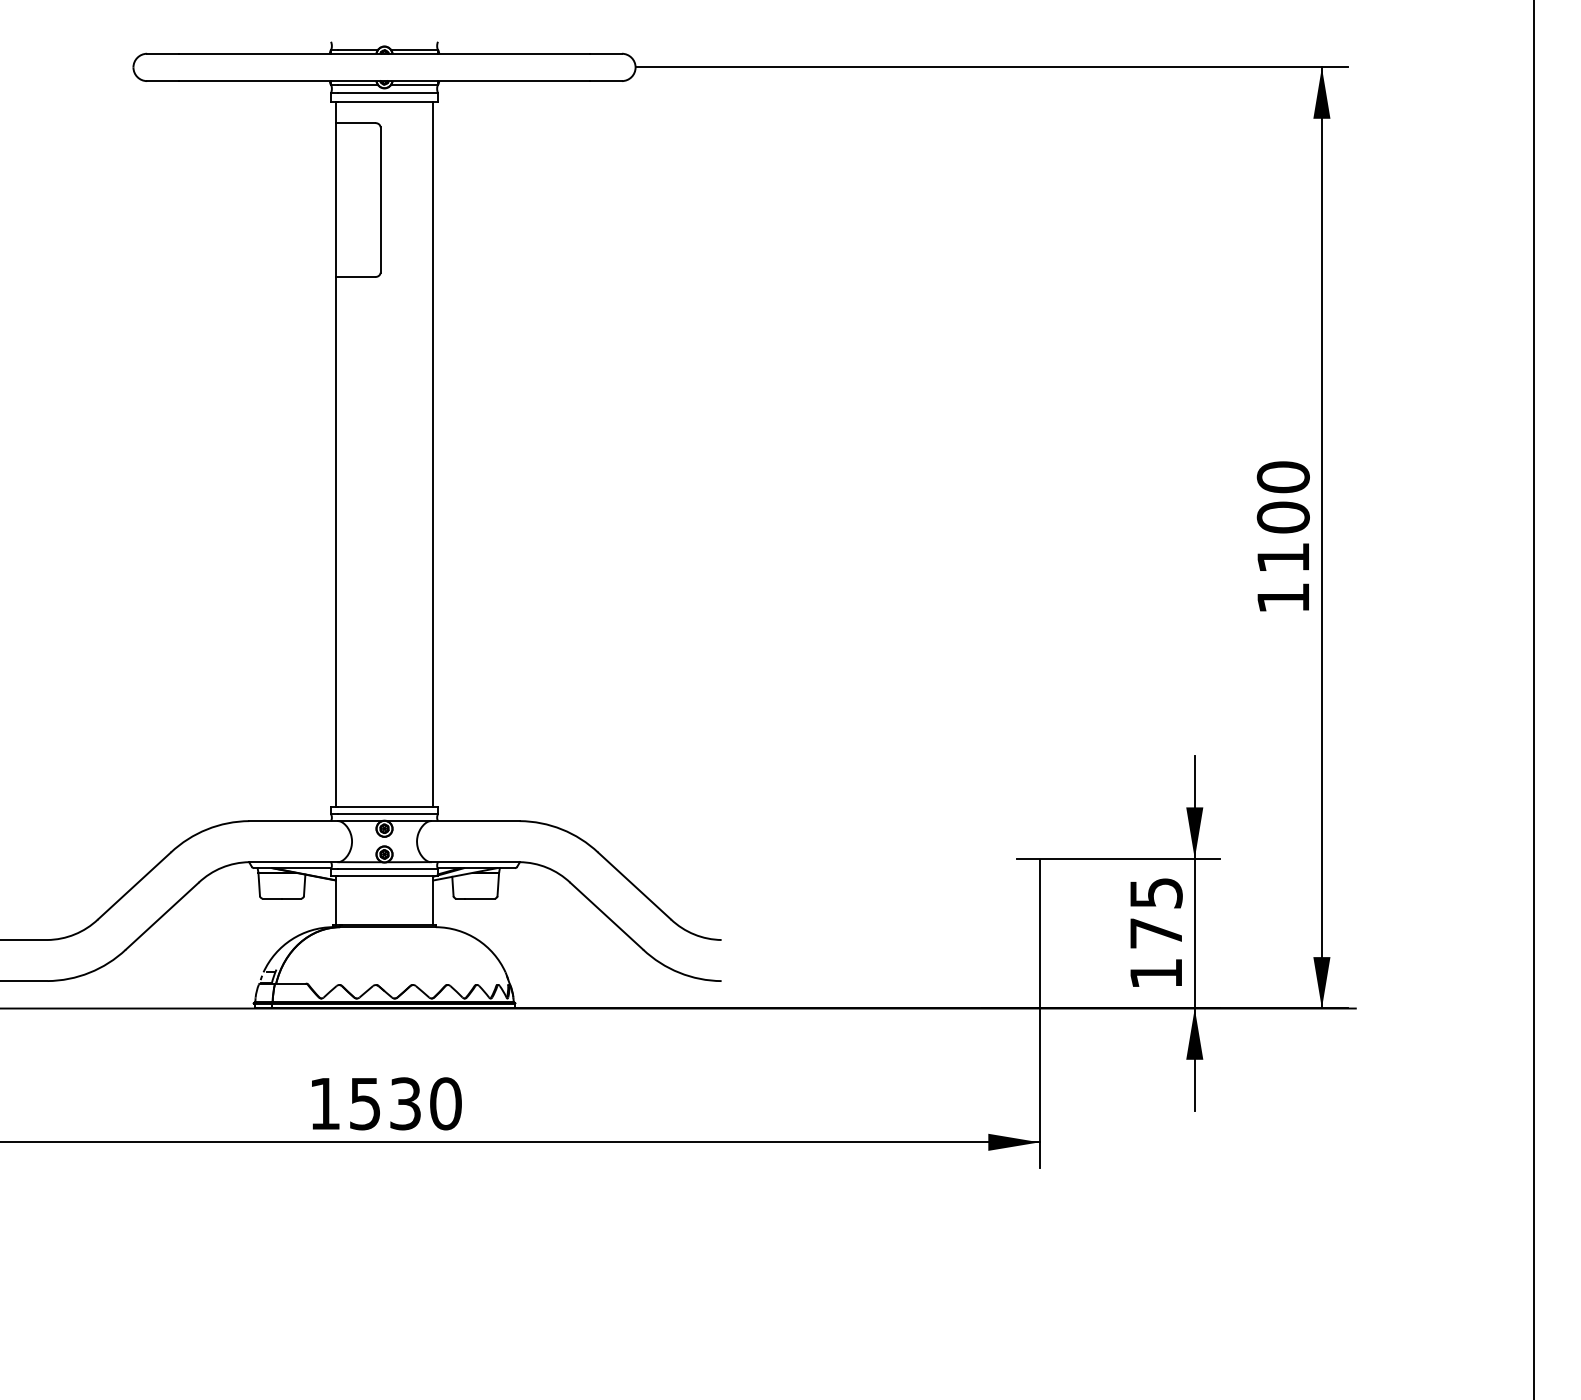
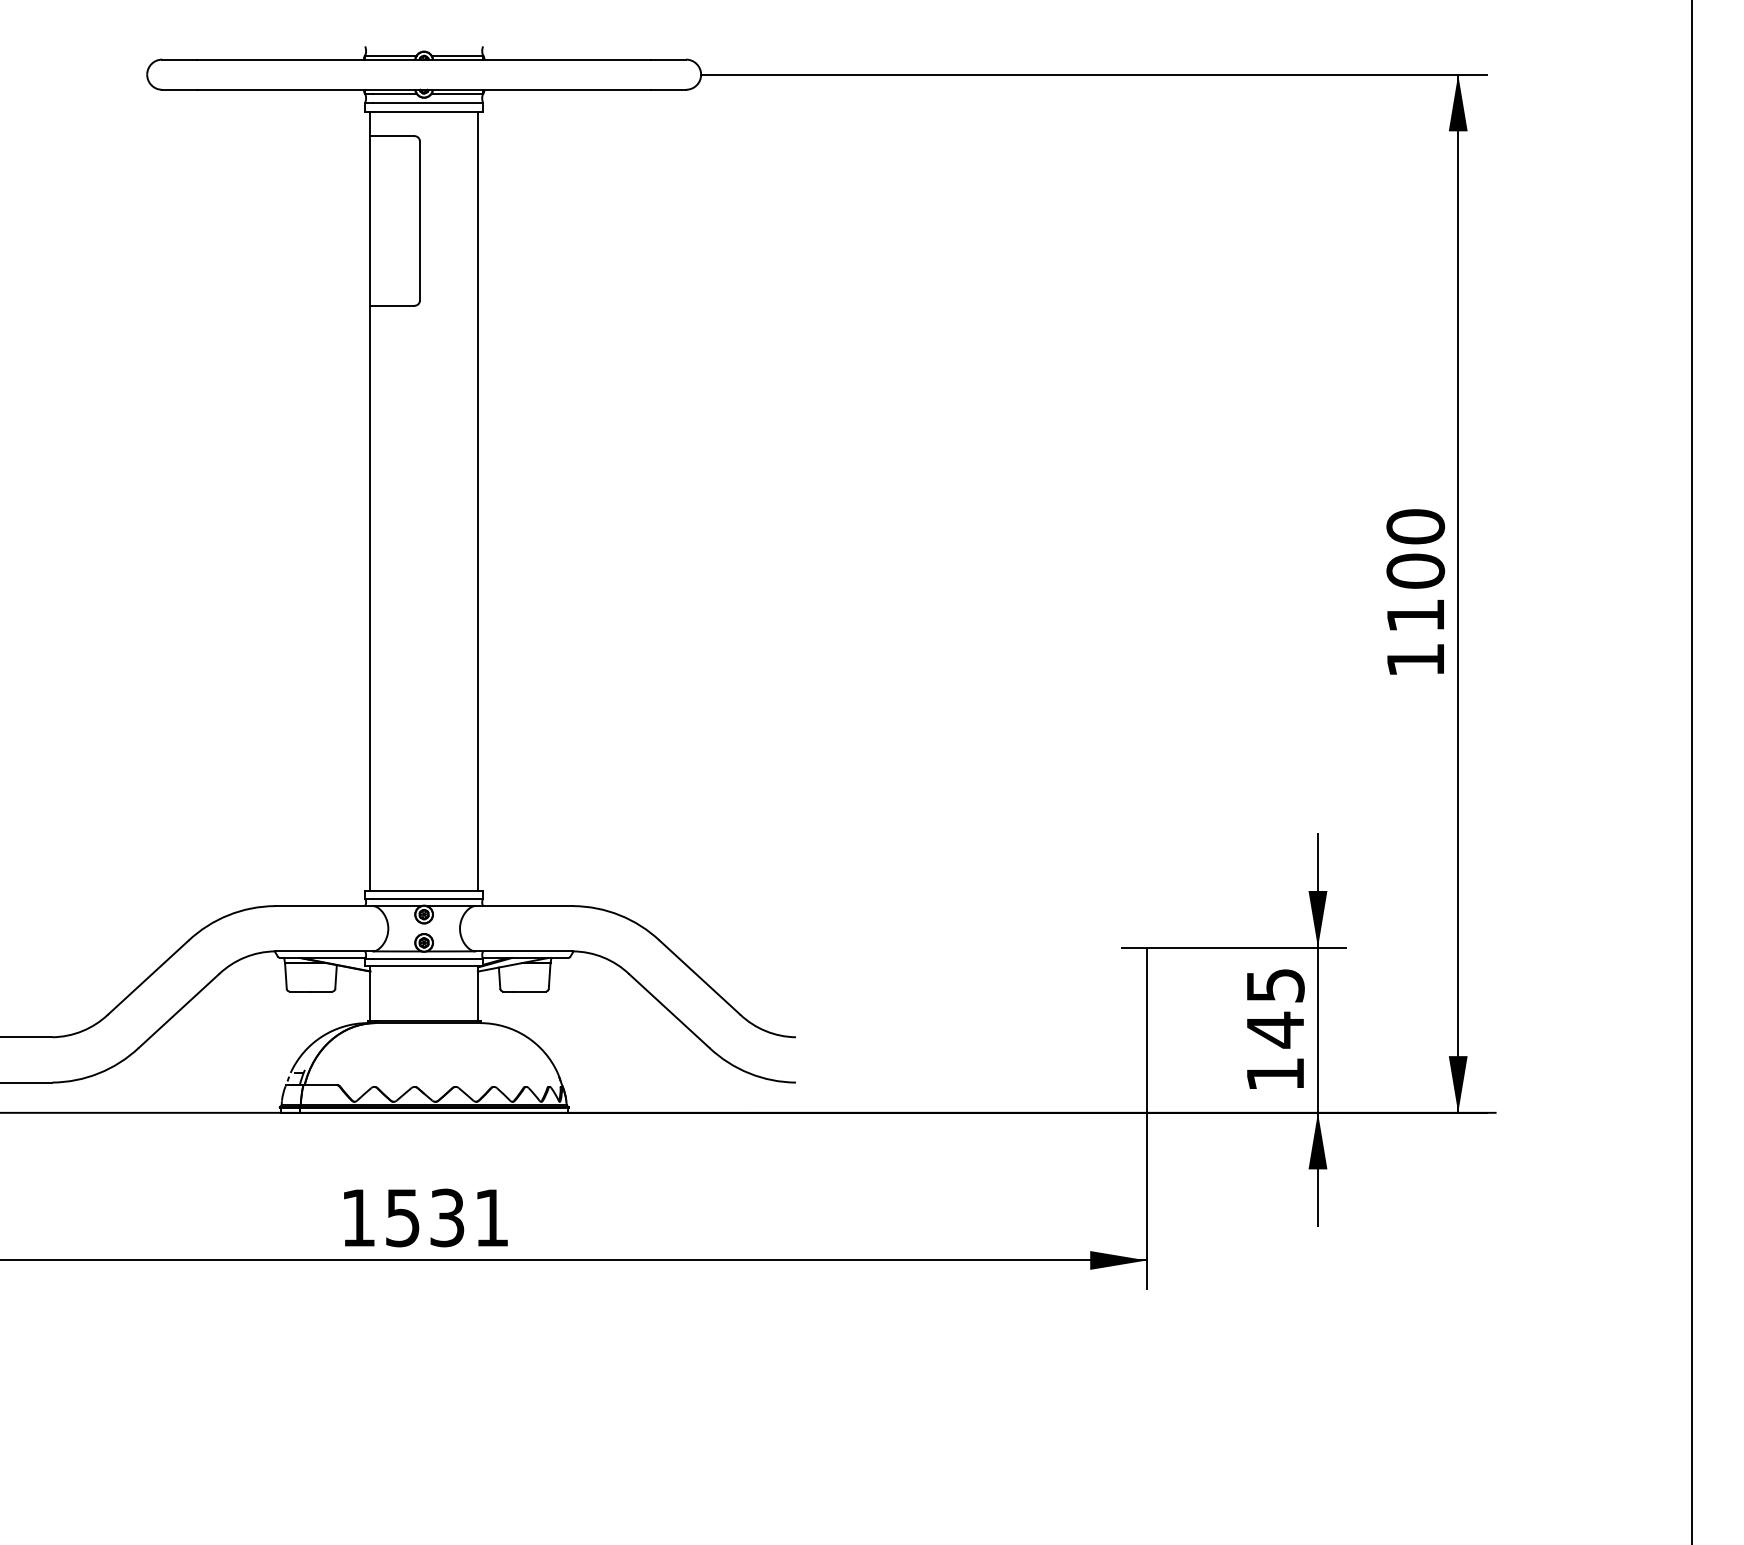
text: (1156, 932) -> (1275, 1029), 175 -> 145
text: (445, 1103) -> (491, 1217), 1530 -> 1531

